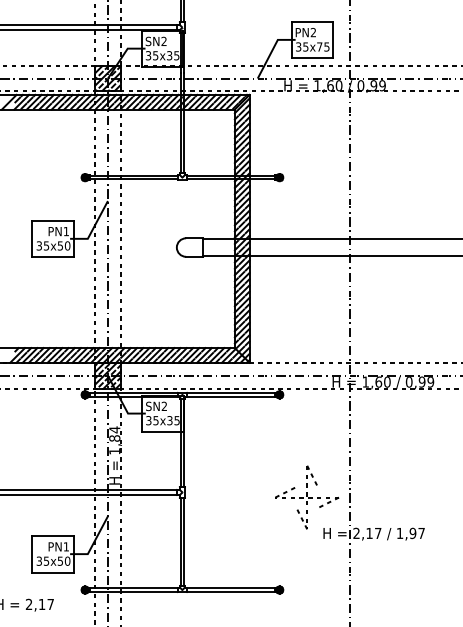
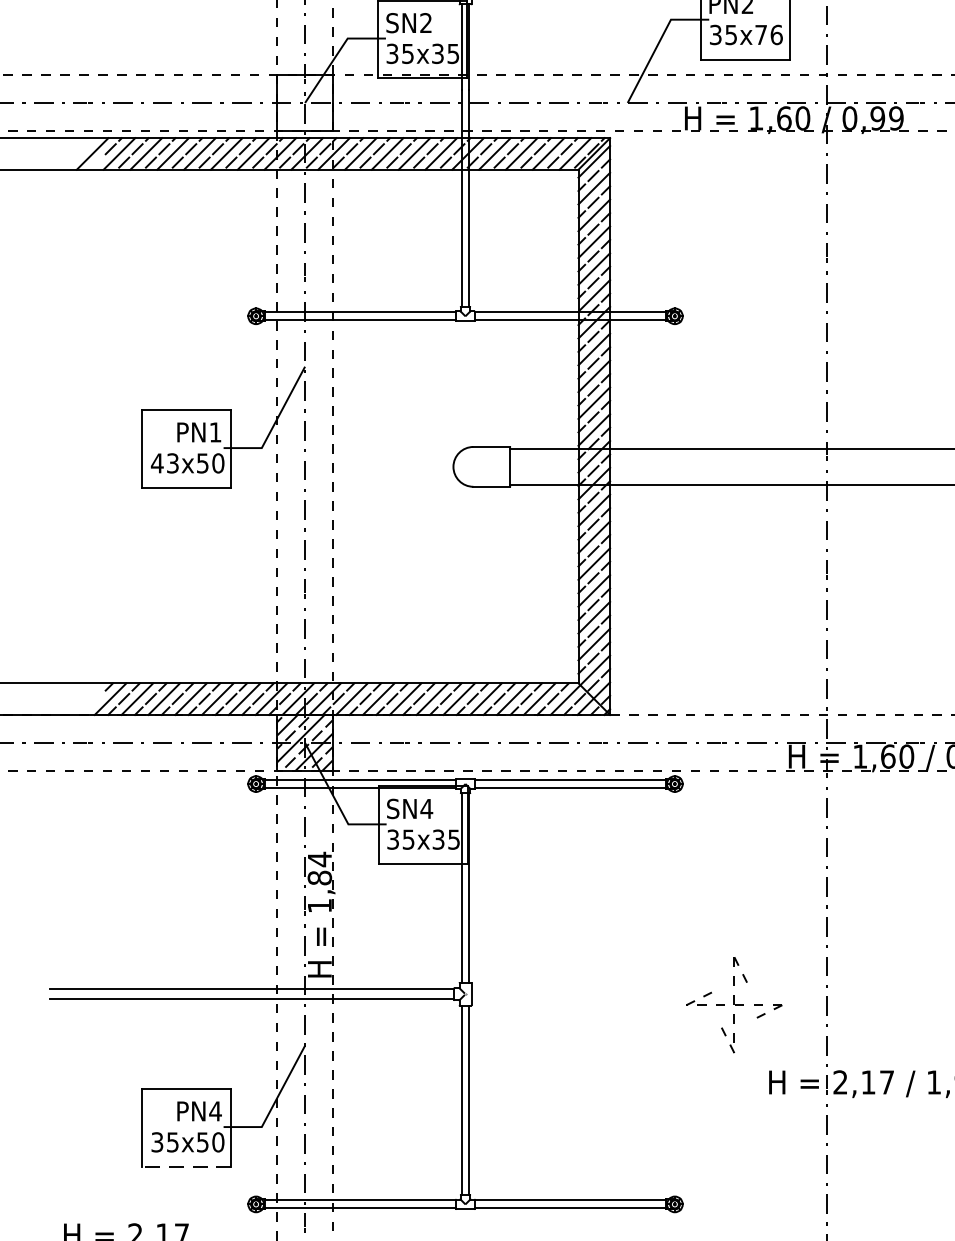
text: (326, 46) -> (775, 33), 35x75 -> 35x76
hatch: (107, 78) -> (304, 102), removed
text: (42, 245) -> (164, 462), 35x50 -> 43x50
text: (164, 405) -> (426, 806), SN2 -> SN4
part: (307, 497) -> (734, 1005), size x0.7
text: (66, 546) -> (215, 1110), PN1 -> PN4
line: (53, 572) -> (187, 1166), solid -> dashed

